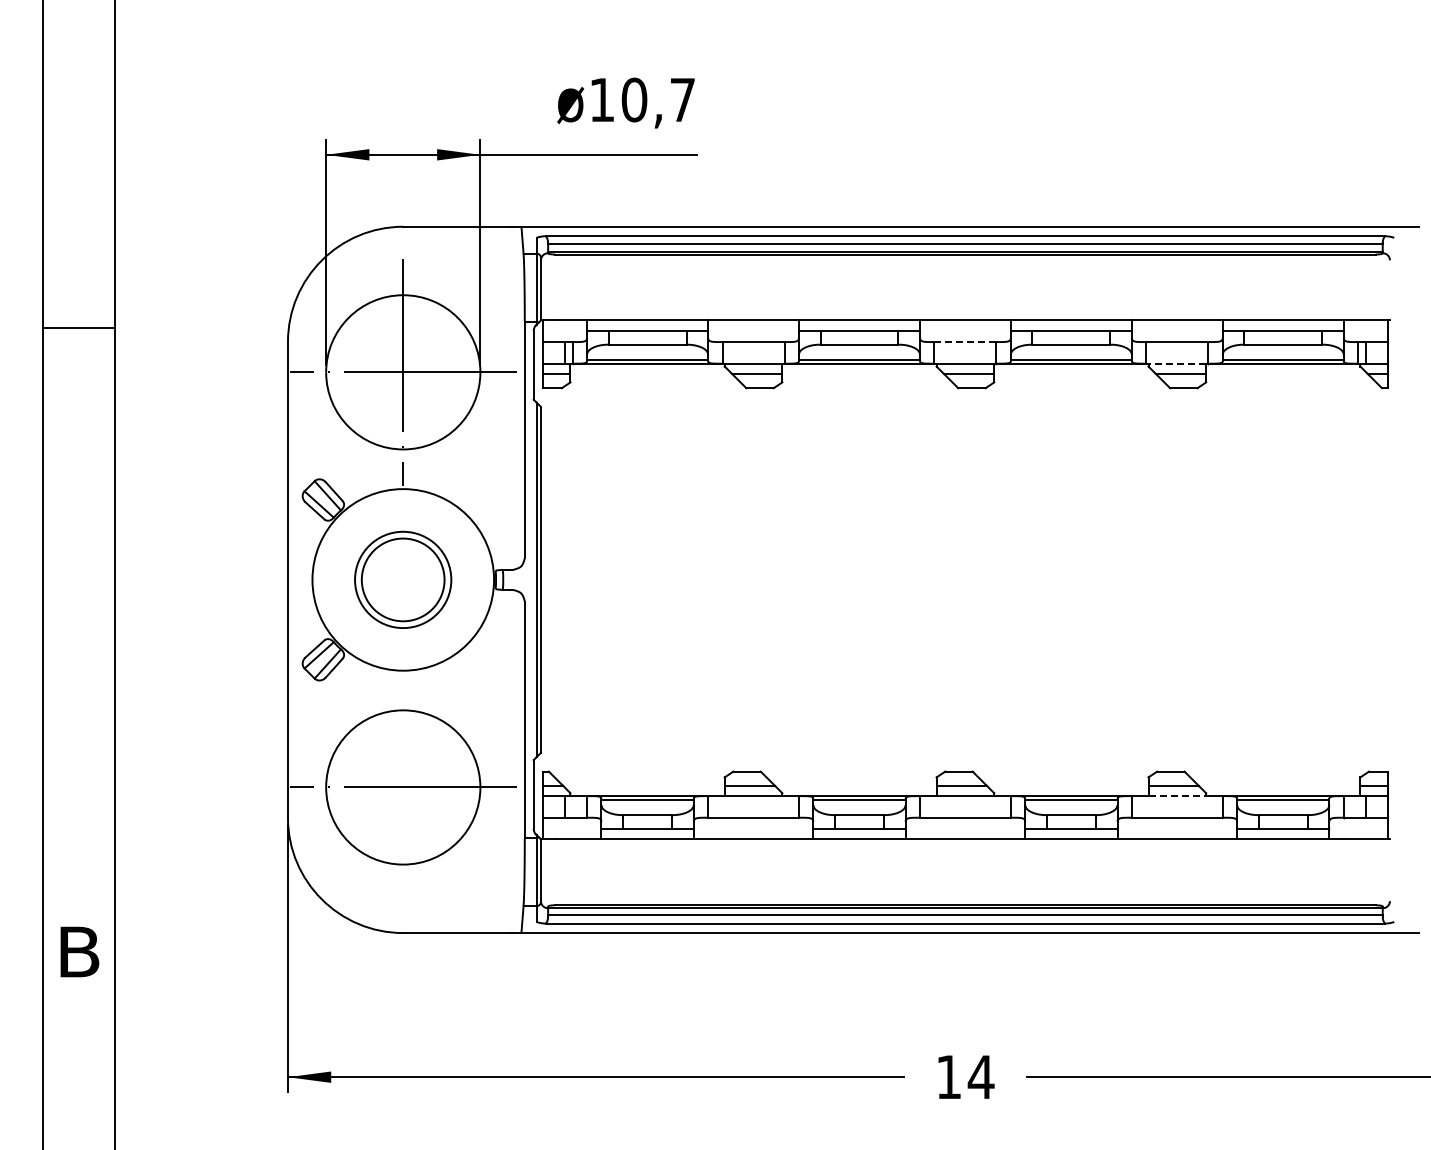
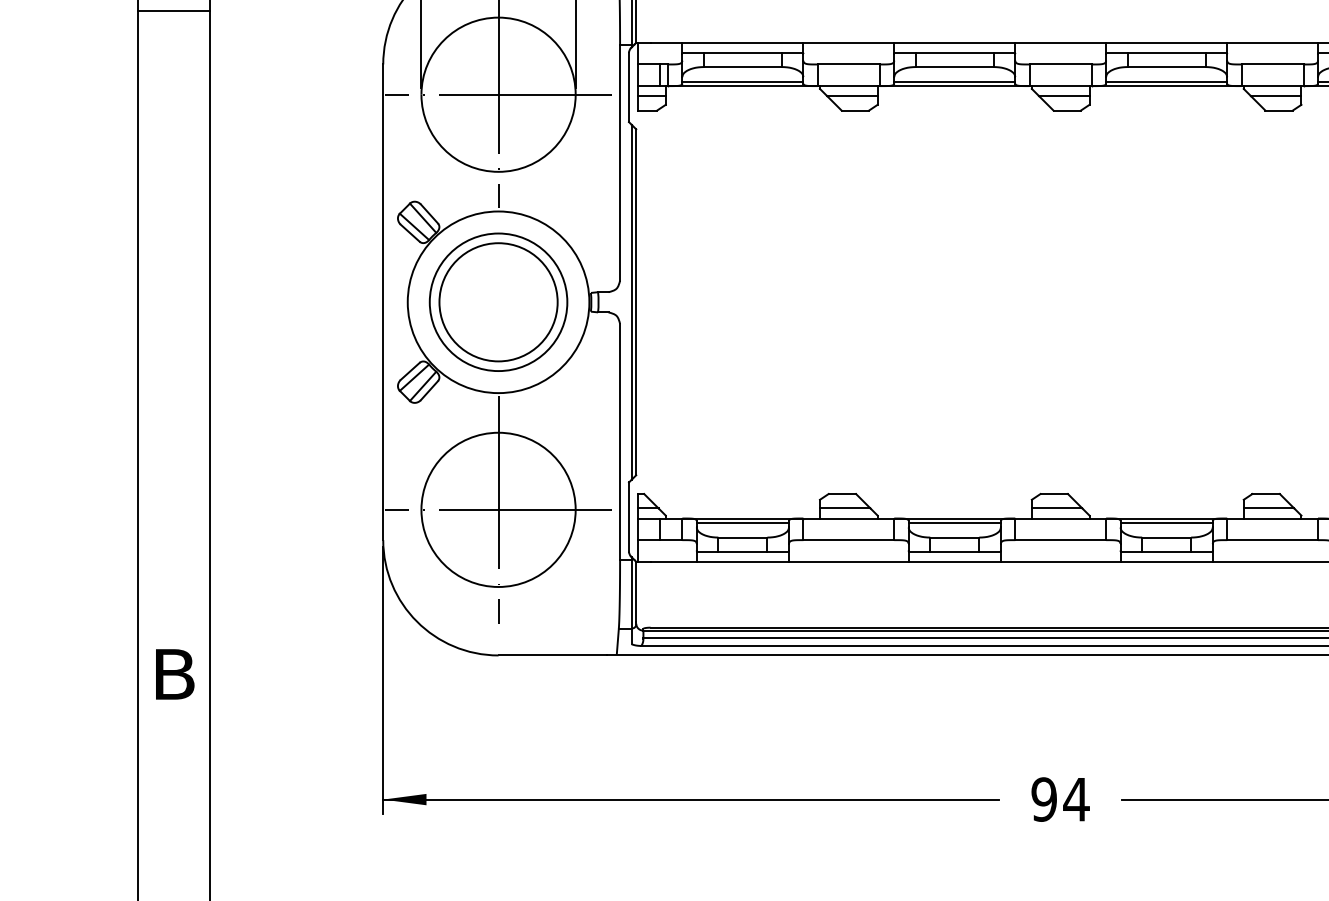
line: (78, 327) -> (173, 10), moved
line: (965, 342) -> (1060, 64), dashed -> solid
line: (1177, 363) -> (1272, 85), dashed -> solid
part: (402, 579) -> (497, 301), size x1.43
line: (403, 787) -> (498, 509), added
line: (1177, 796) -> (1272, 518), dashed -> solid
text: (948, 1076) -> (1043, 798), 14 -> 94

